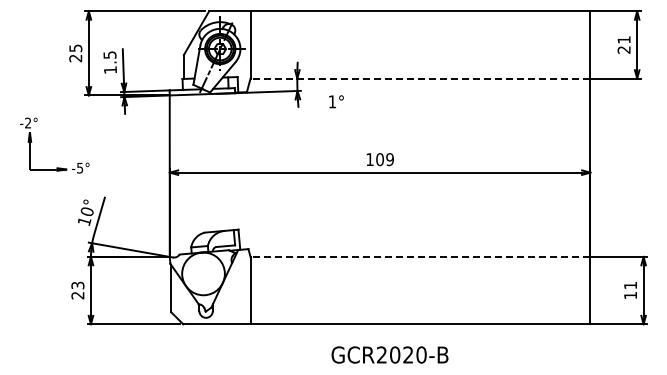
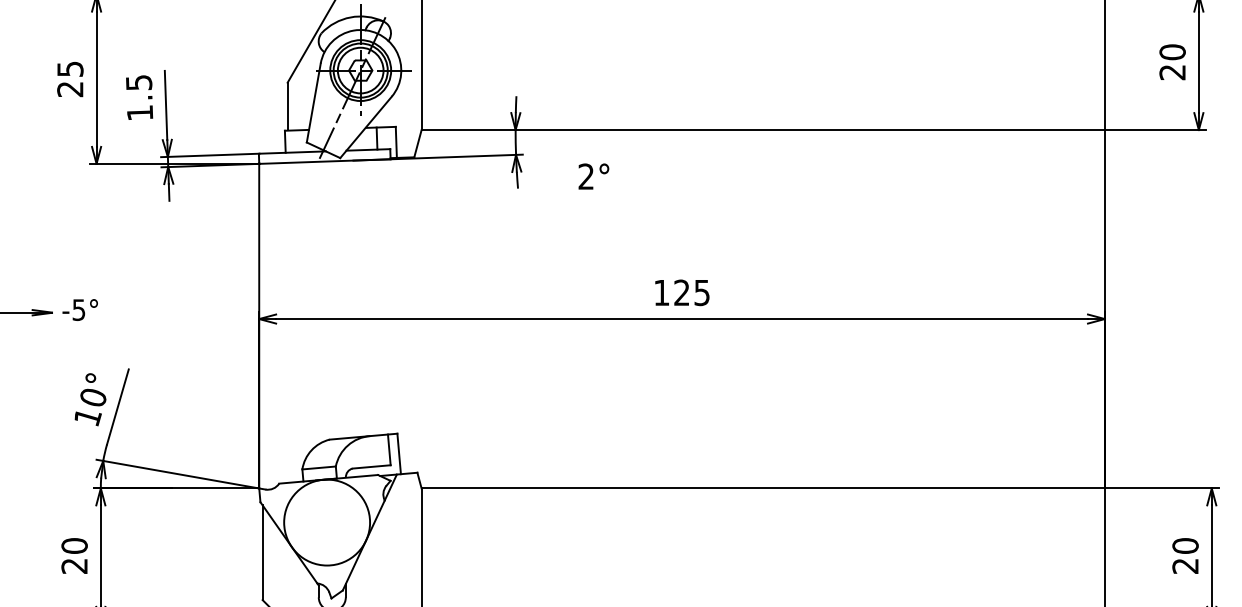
text: (623, 39) -> (1171, 51), 21 -> 20
line: (420, 78) -> (763, 129), dashed -> solid
text: (331, 101) -> (584, 176), 1° -> 2°
text: (384, 159) -> (690, 292), 109 -> 125
line: (420, 256) -> (763, 487), dashed -> solid
text: (77, 285) -> (73, 545), 23 -> 20
text: (630, 290) -> (1185, 555), 11 -> 20

